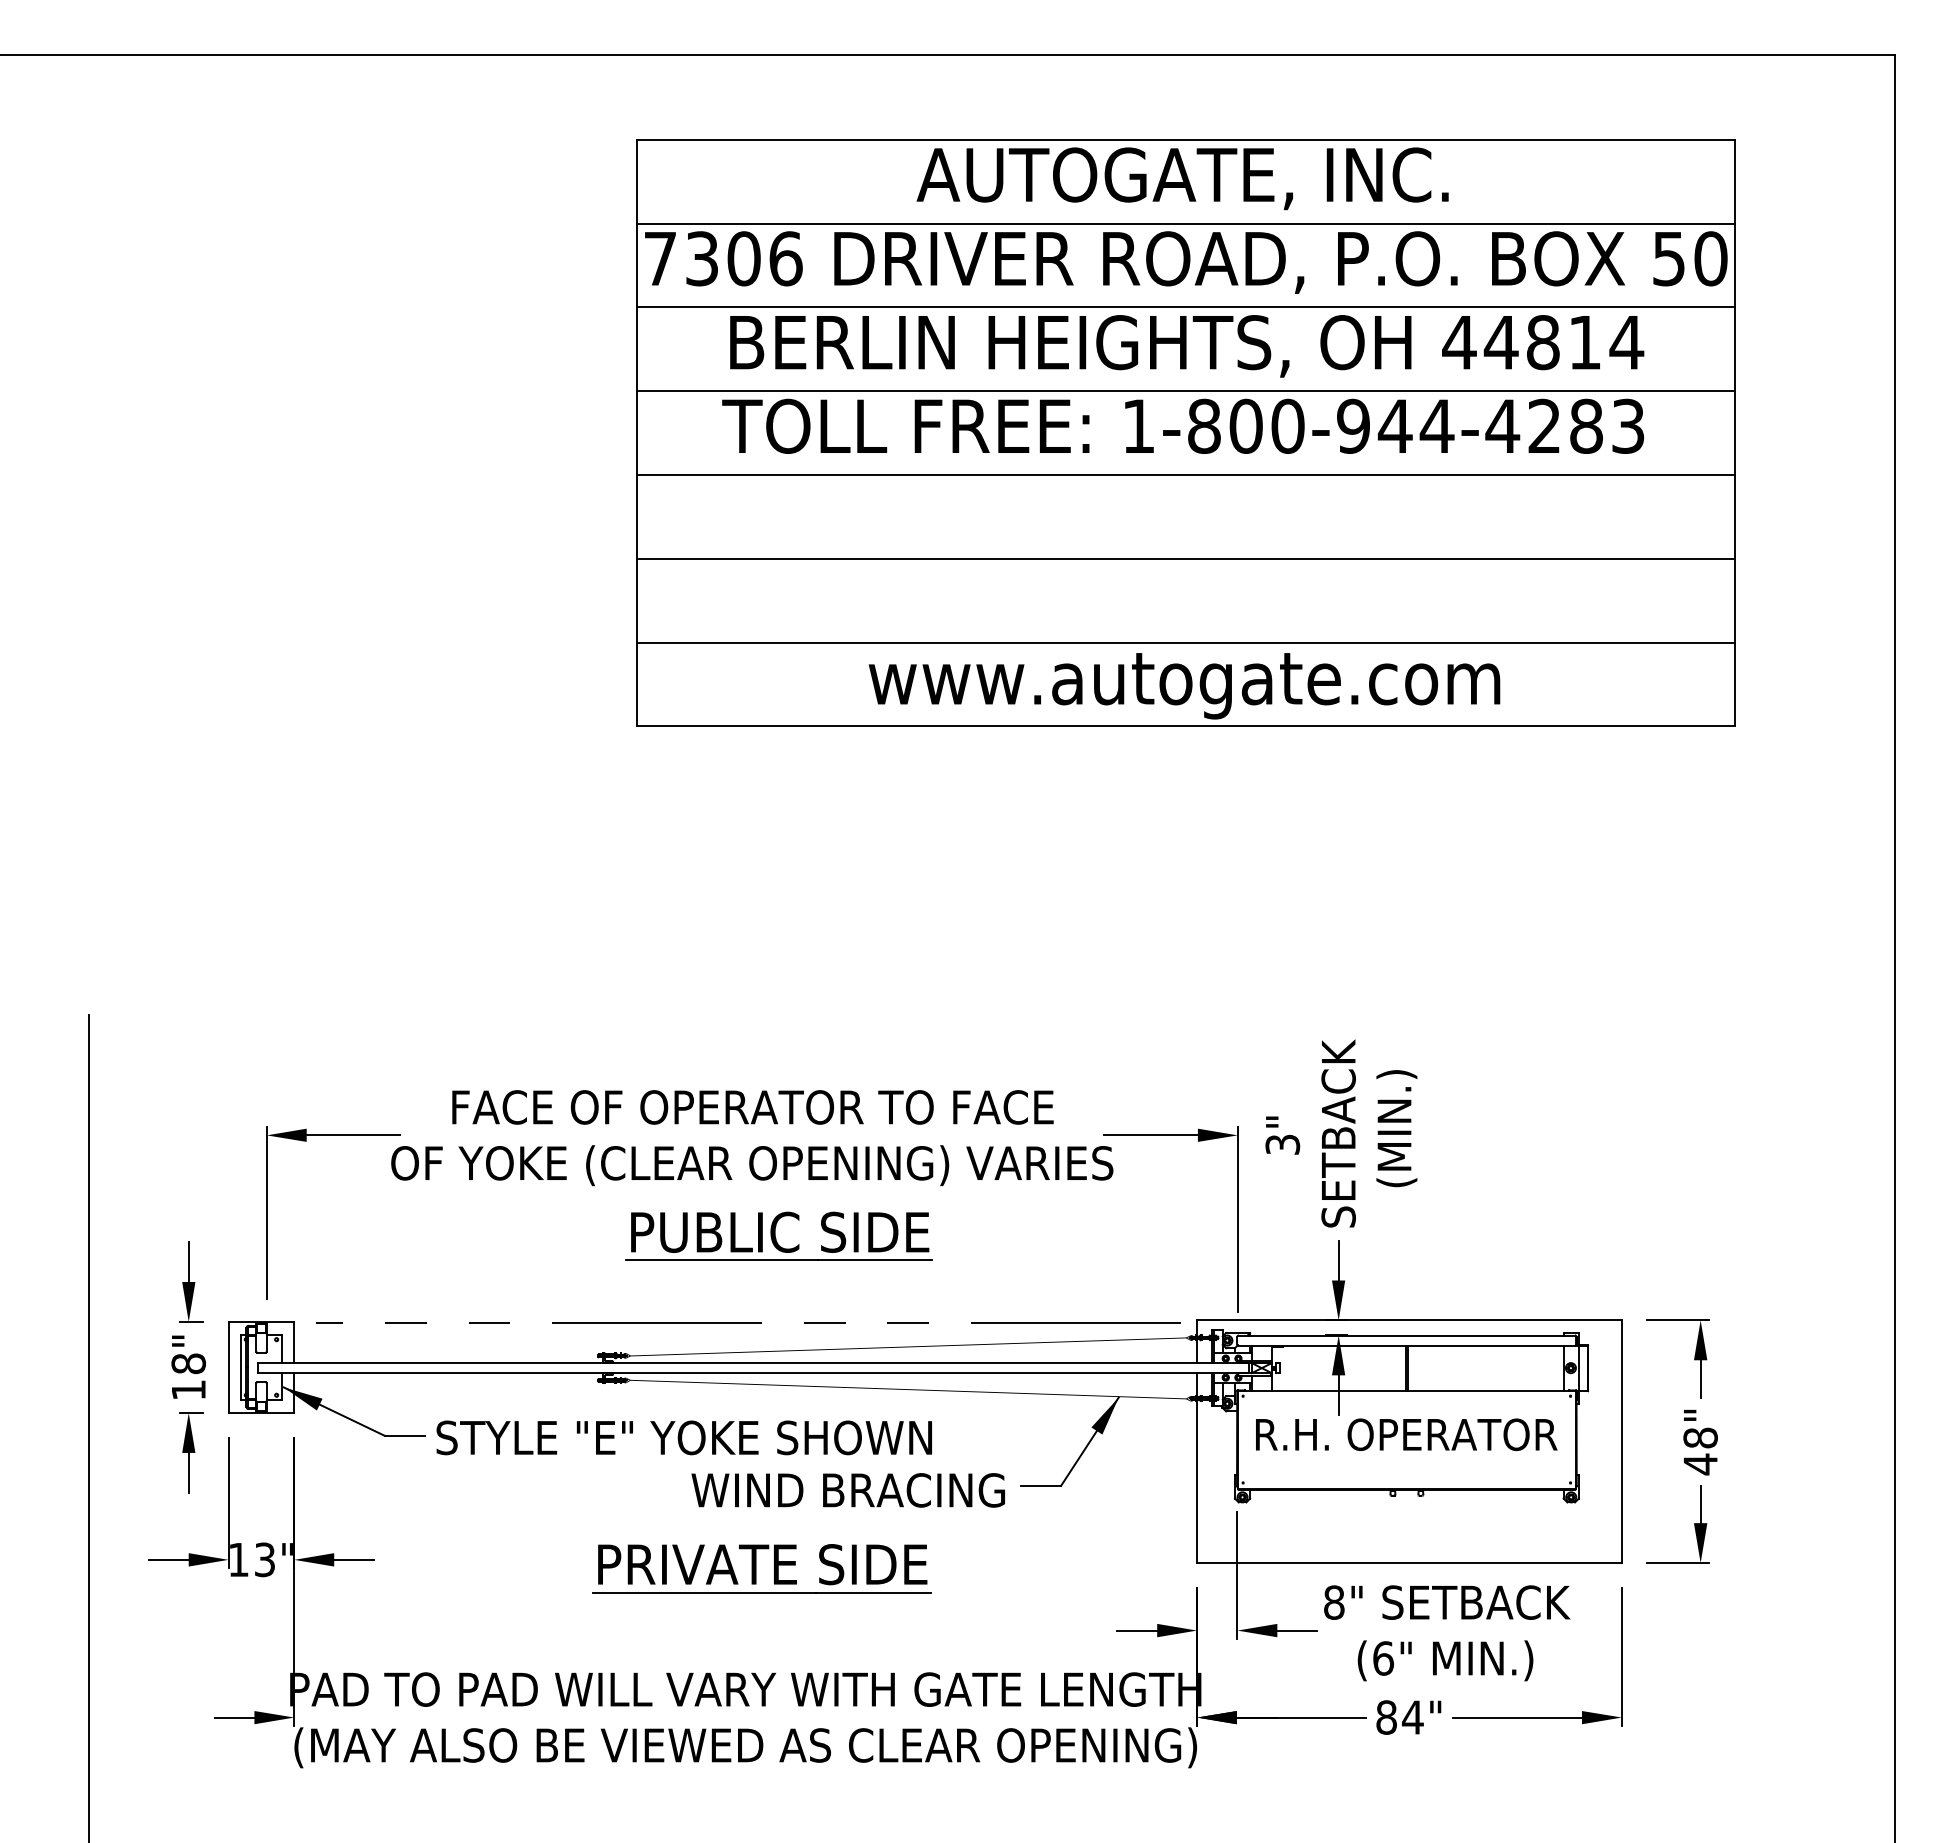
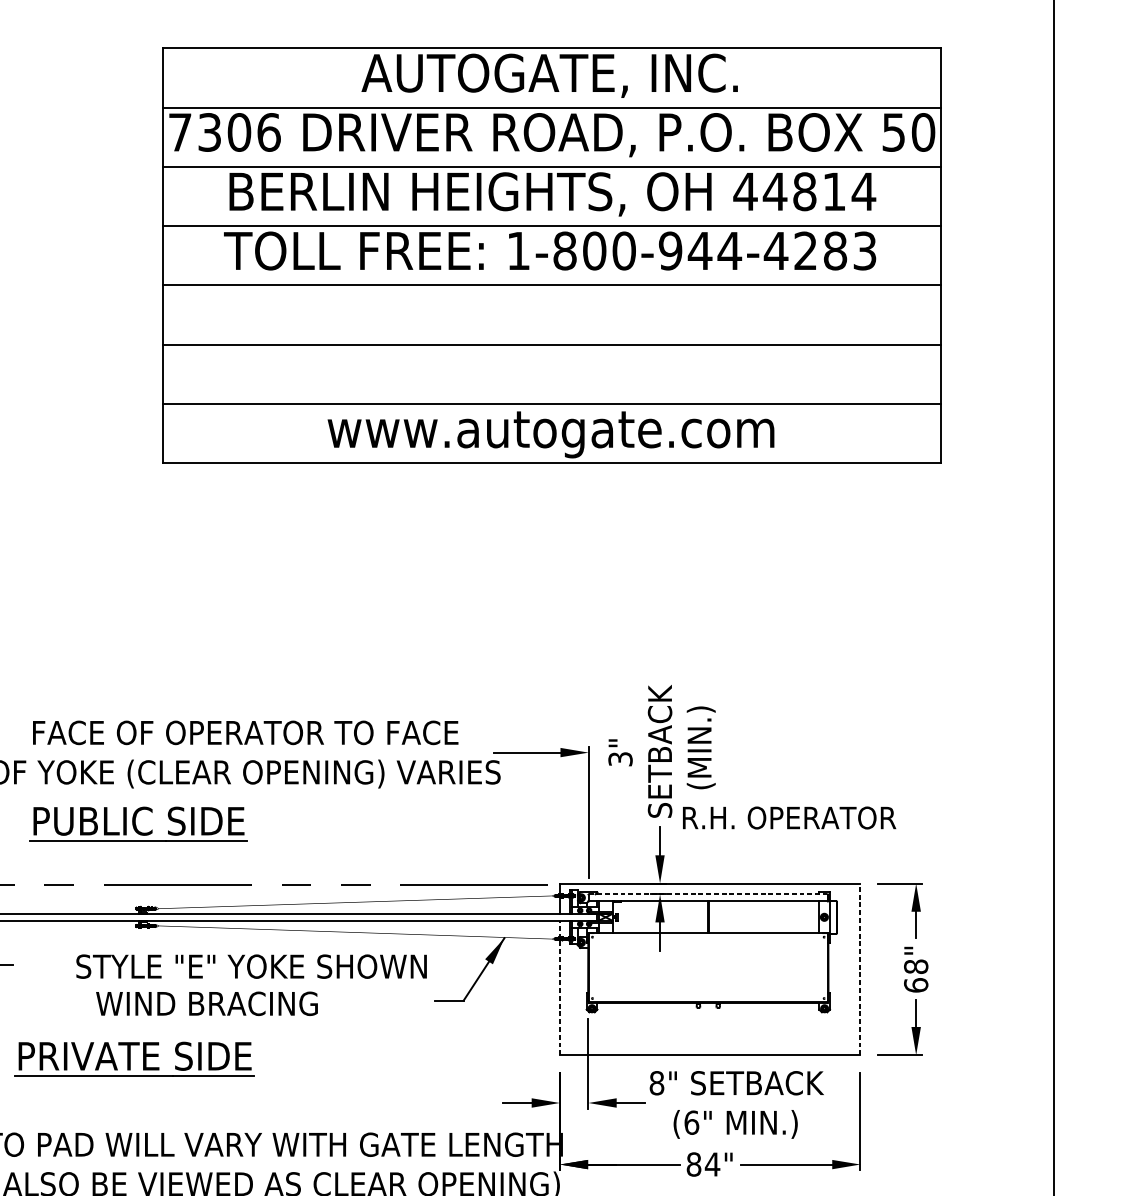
part: (778, 1235) -> (137, 823), moved
line: (1407, 1335) -> (708, 894), solid -> dashed
text: (1406, 1434) -> (789, 817), moved
text: (683, 1437) -> (251, 966), moved
line: (1621, 1441) -> (860, 969), solid -> dashed
text: (1700, 1464) -> (916, 985), 48" -> 68"
line: (1197, 1468) -> (560, 988), solid -> dashed
text: (847, 1490) -> (206, 1003), moved
part: (761, 1568) -> (134, 1059), moved

